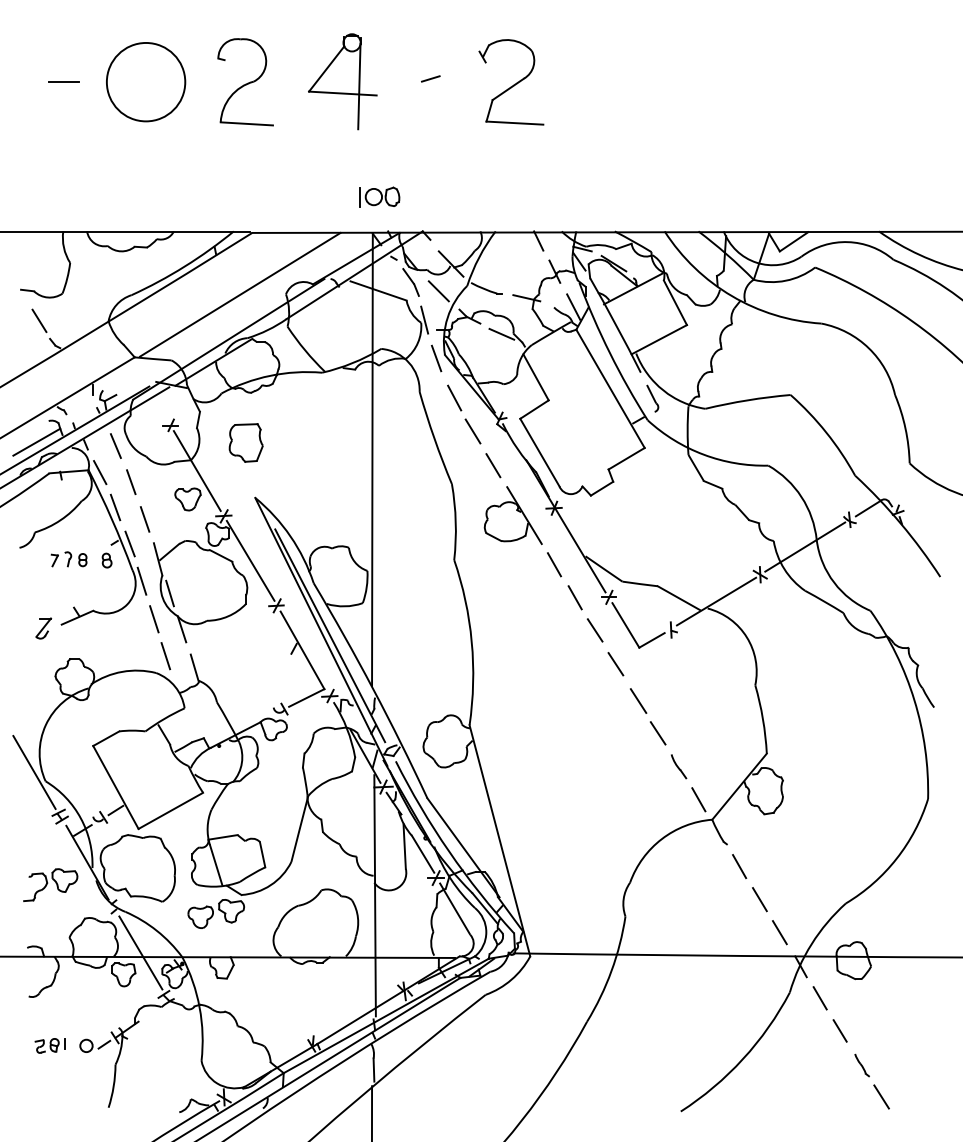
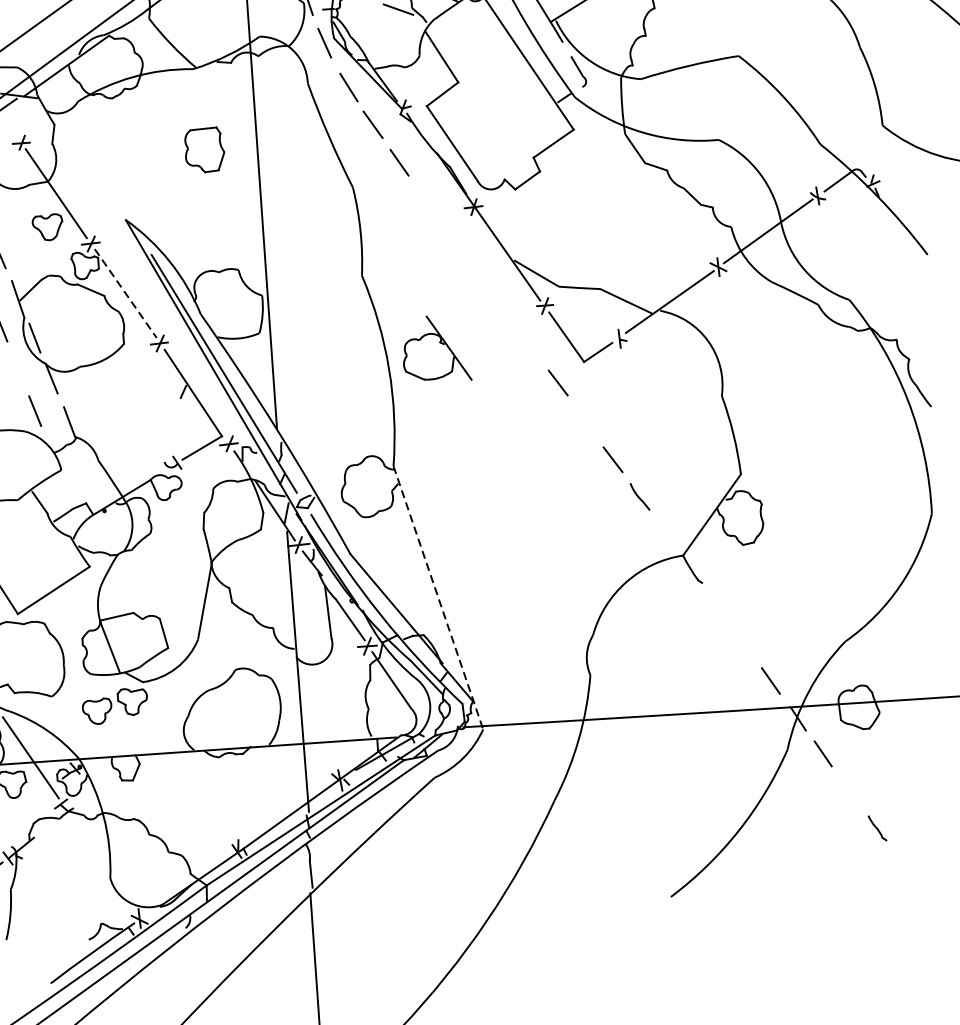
part: (245, 442) -> (203, 149), moved
part: (512, 515) -> (435, 349), moved
line: (250, 561) -> (125, 294), solid -> dashed
line: (553, 564) -> (477, 272), removed
line: (574, 597) -> (504, 309), removed
line: (154, 619) -> (18, 369), removed
line: (594, 630) -> (530, 345), removed
line: (638, 700) -> (587, 423), removed
line: (698, 799) -> (665, 533), removed
line: (499, 840) -> (437, 597), solid -> dashed
line: (739, 866) -> (718, 607), removed
line: (759, 899) -> (744, 644), removed
line: (839, 1030) -> (848, 789), removed
line: (881, 1096) -> (902, 862), removed

